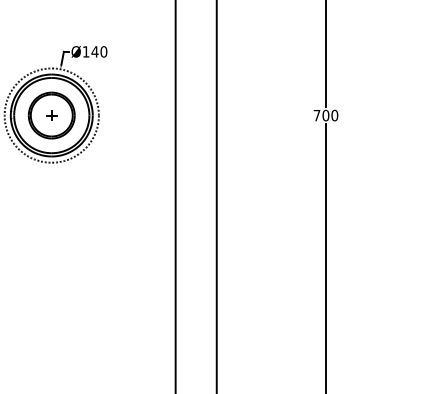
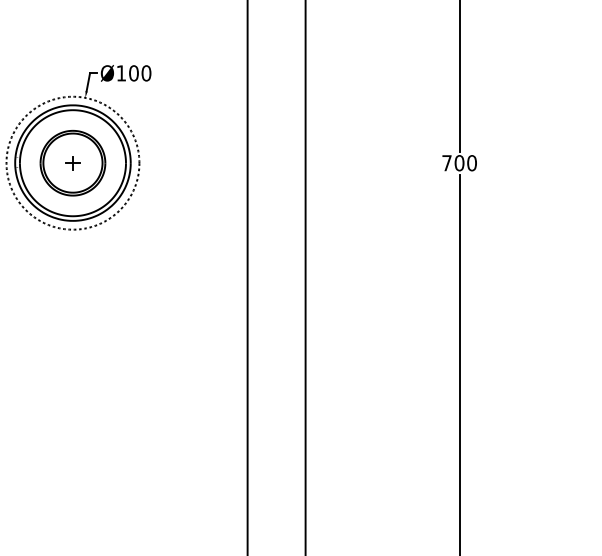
text: (94, 51) -> (133, 72), Ø140 -> Ø100

